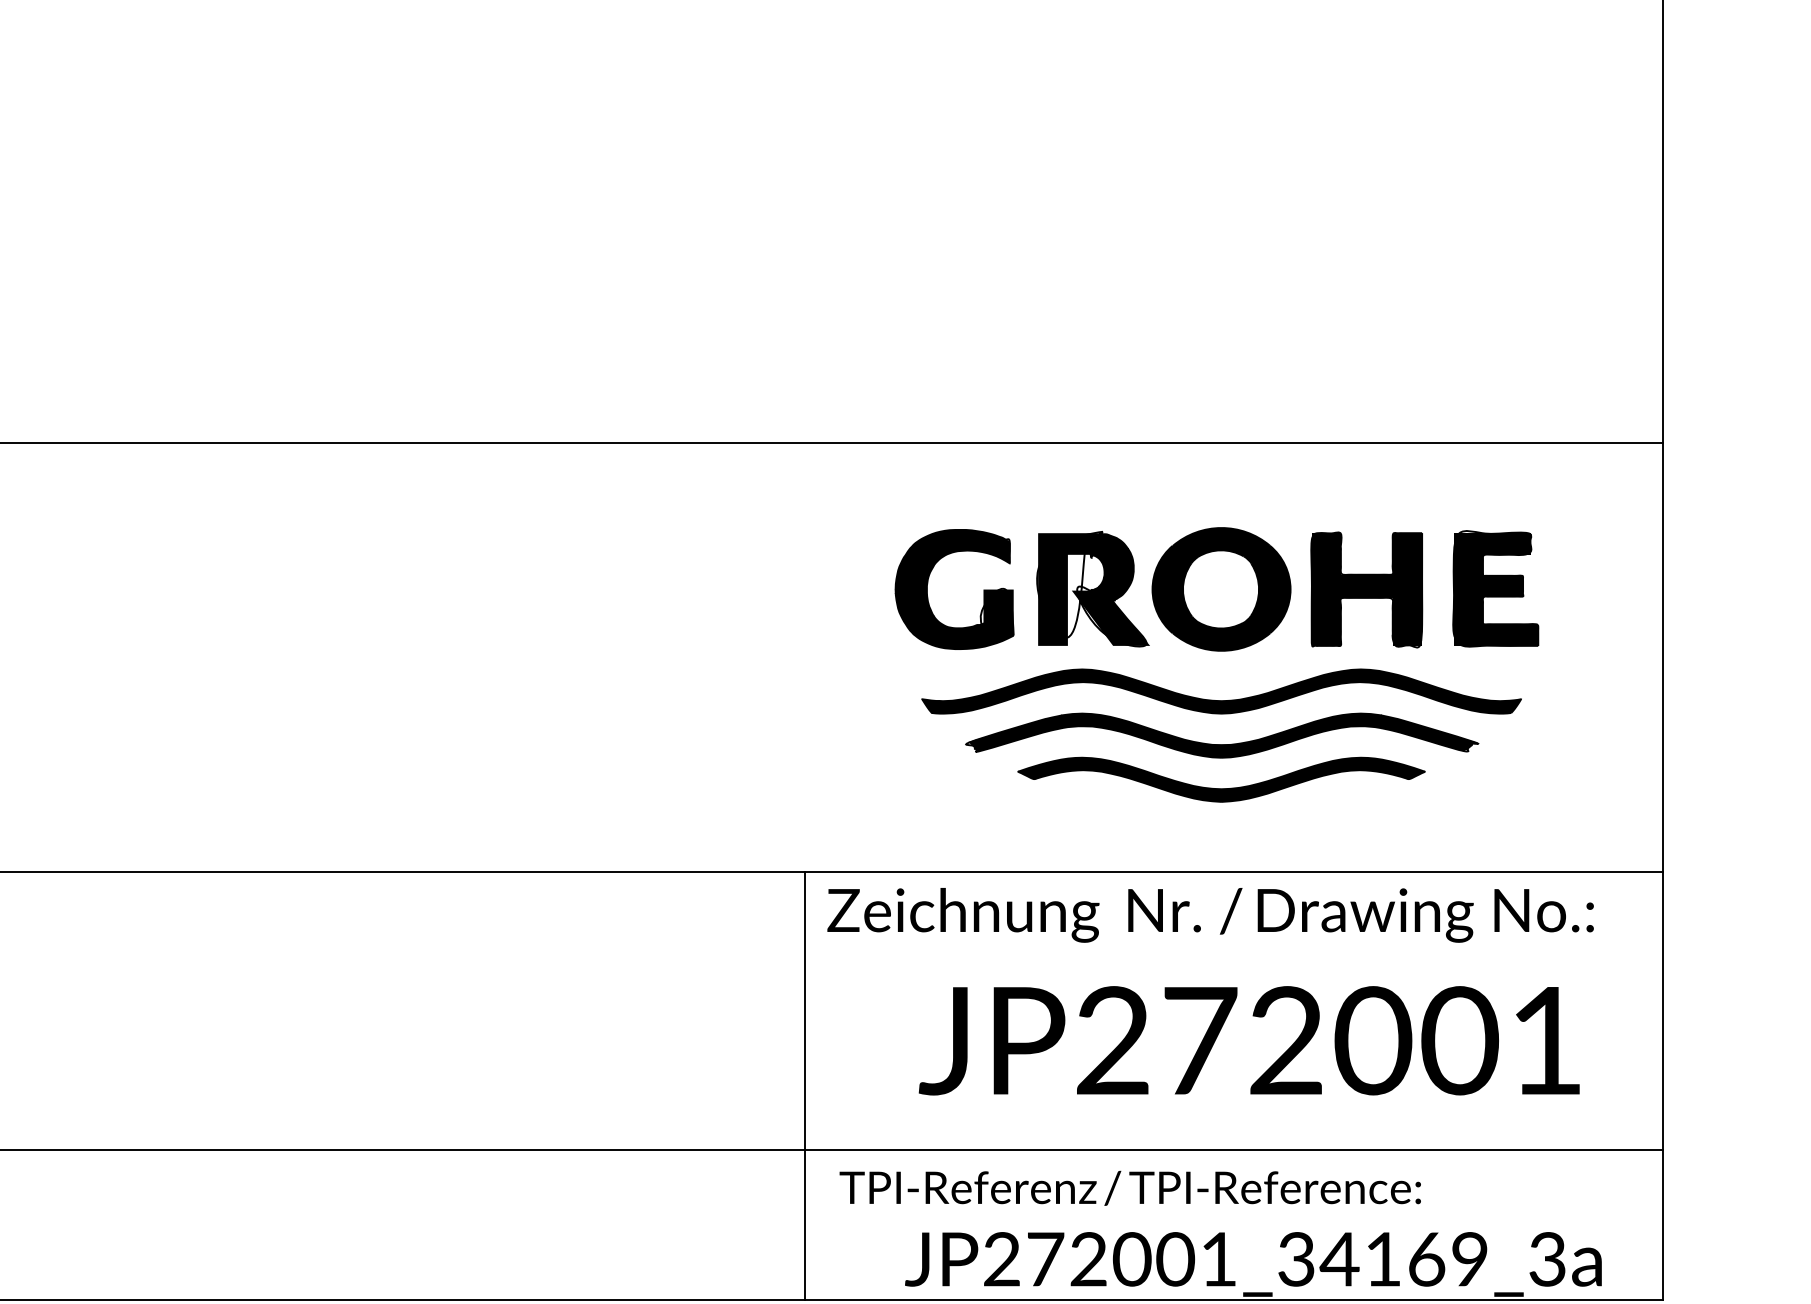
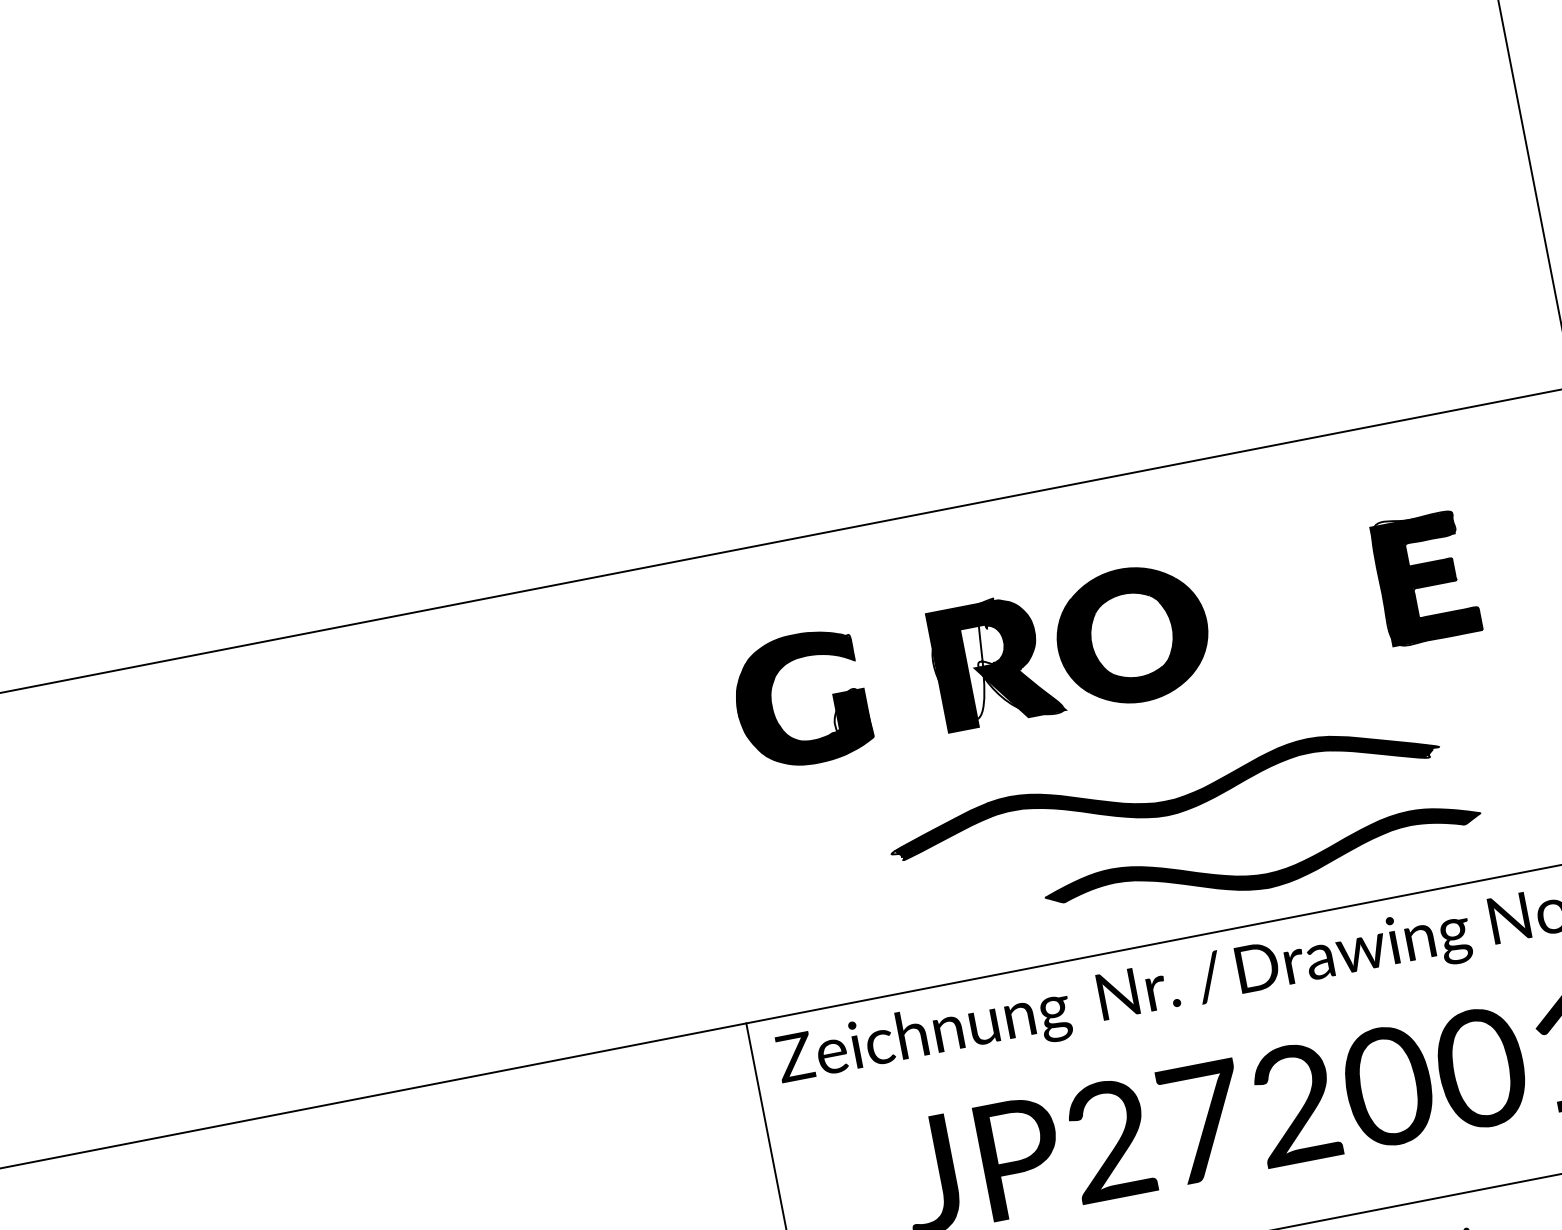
part: (928, 583) -> (772, 698), moved
part: (1366, 589) -> (1287, 605), removed
part: (1221, 700) -> (1155, 754), removed
part: (1221, 788) -> (1266, 873), moved

